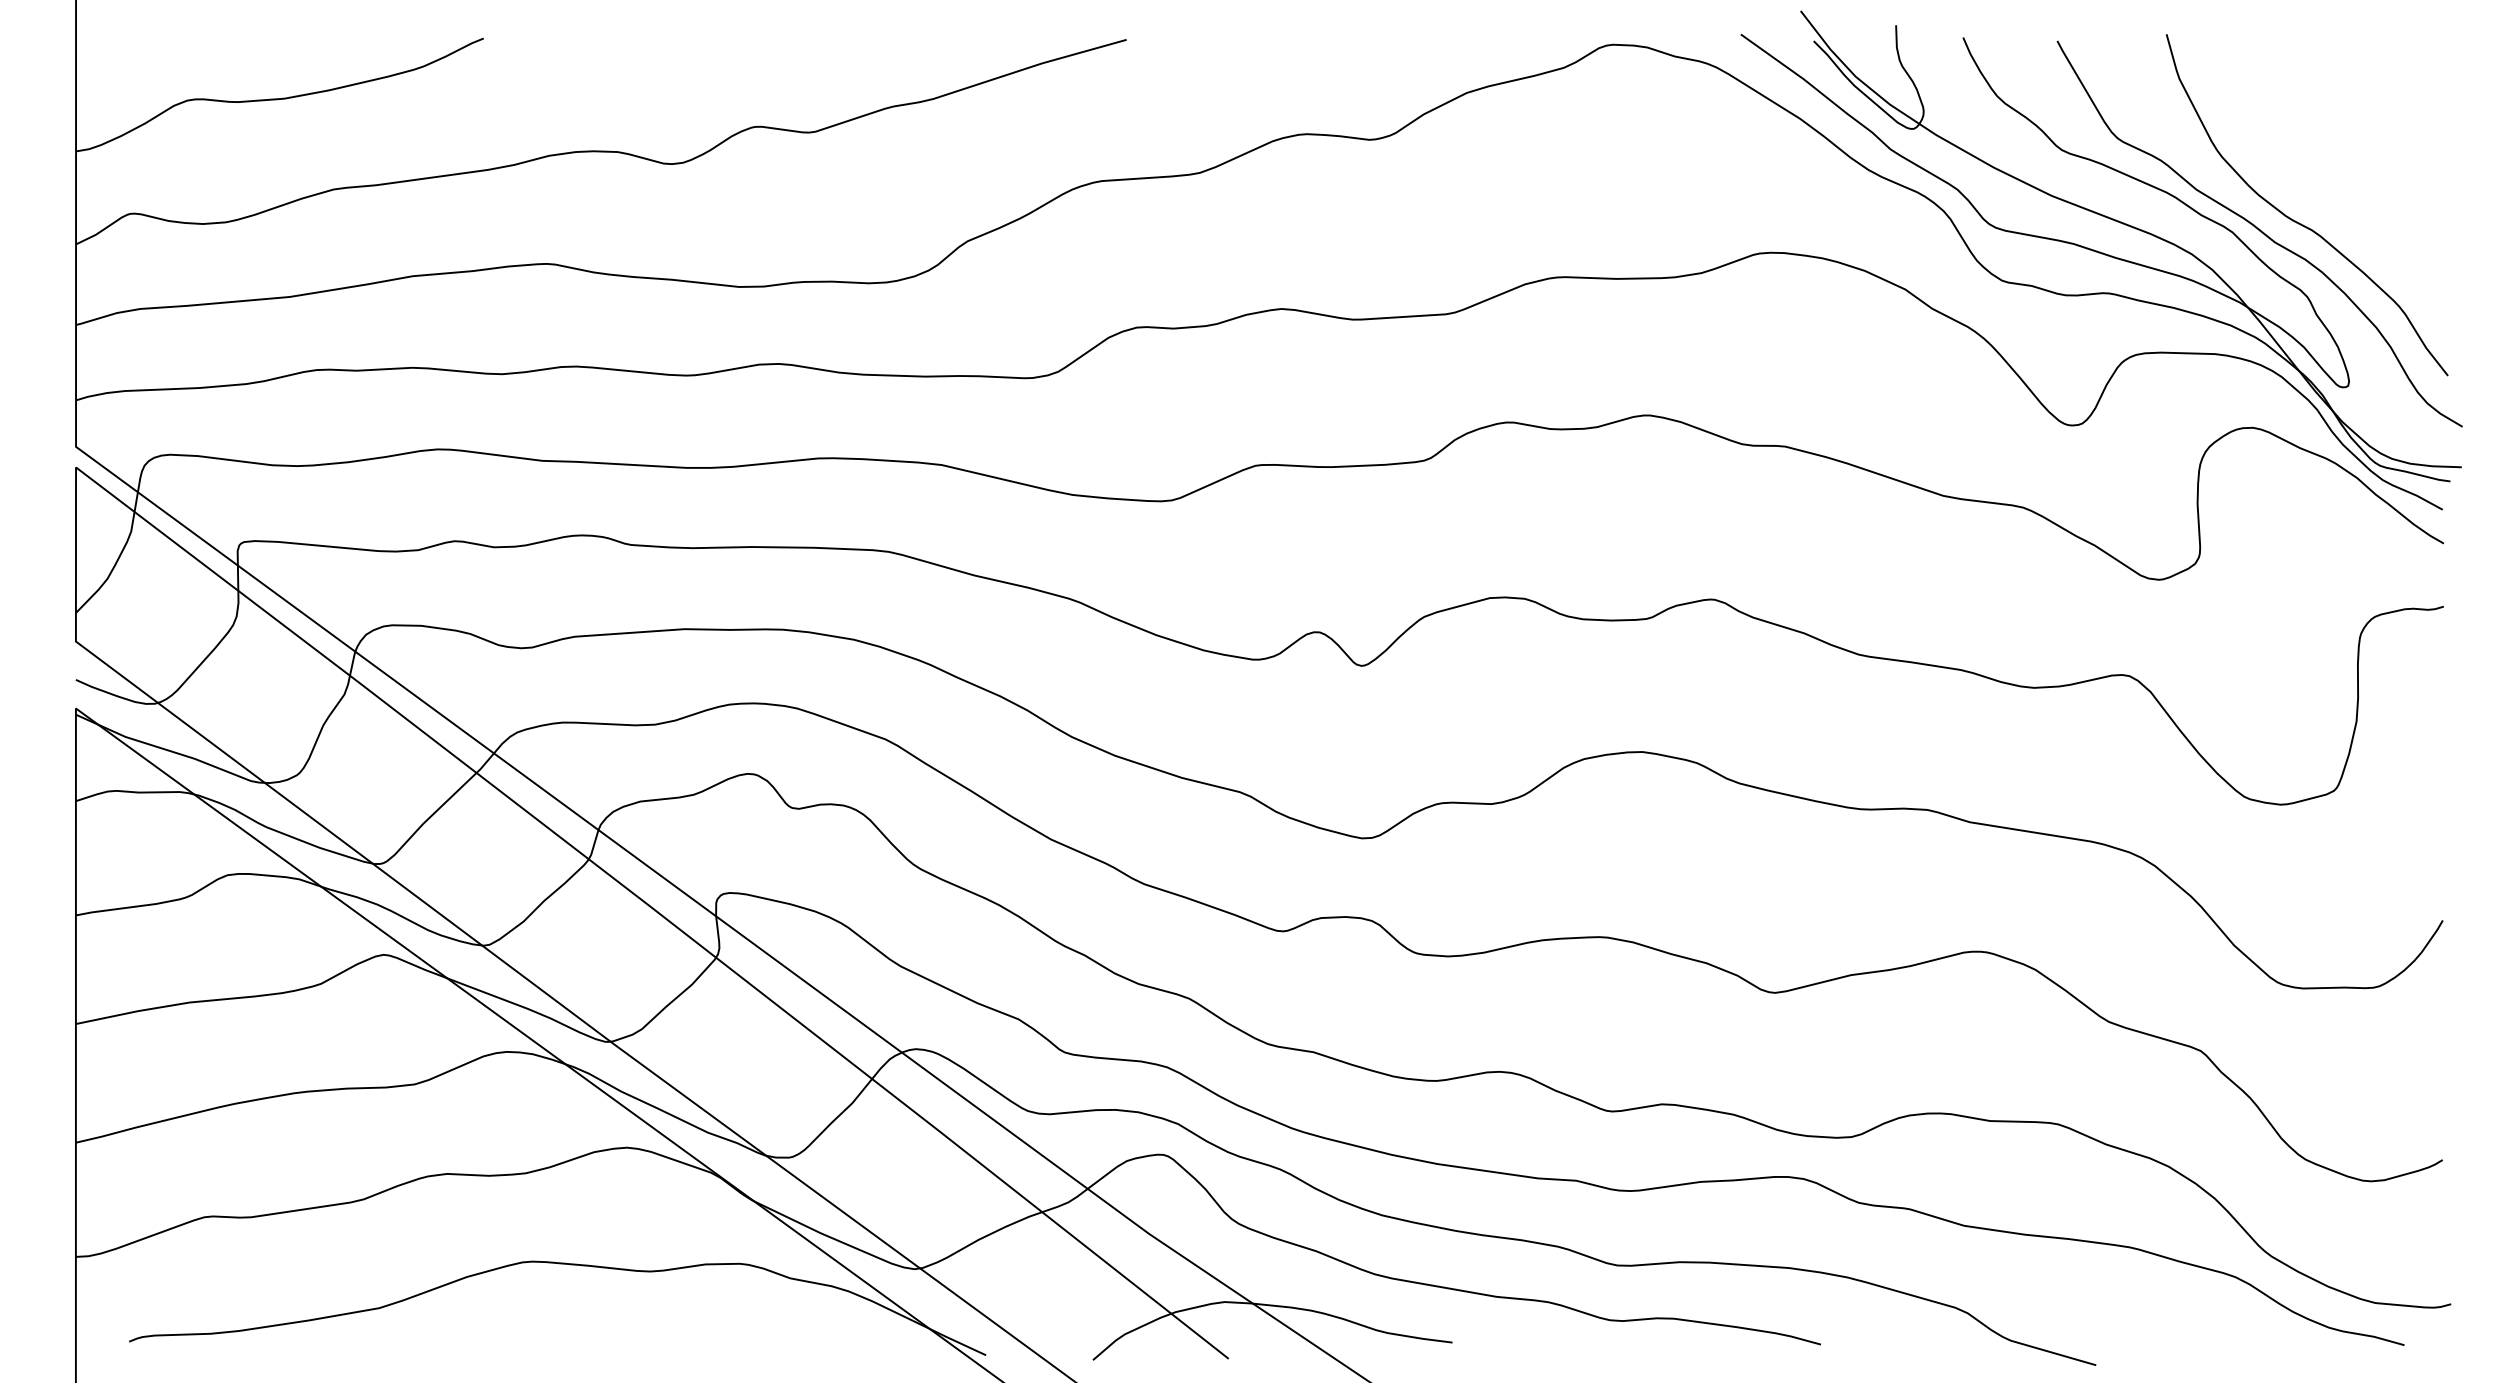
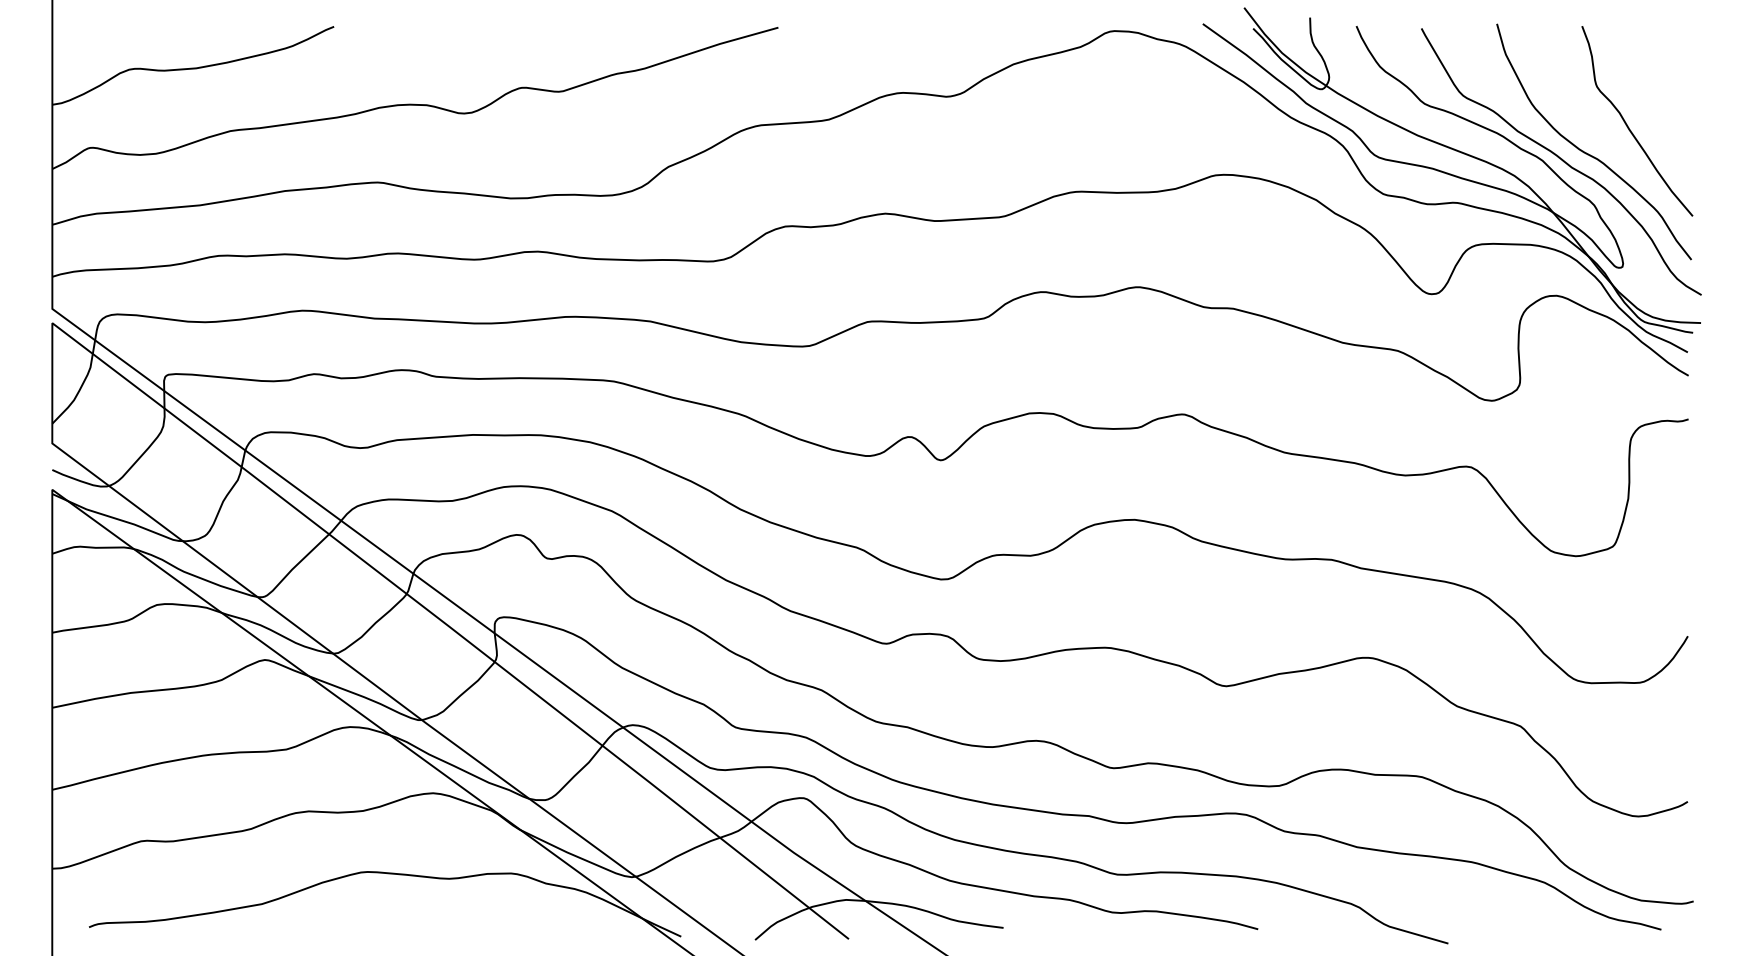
curve: (2358, 184) -> (1629, 127), added

